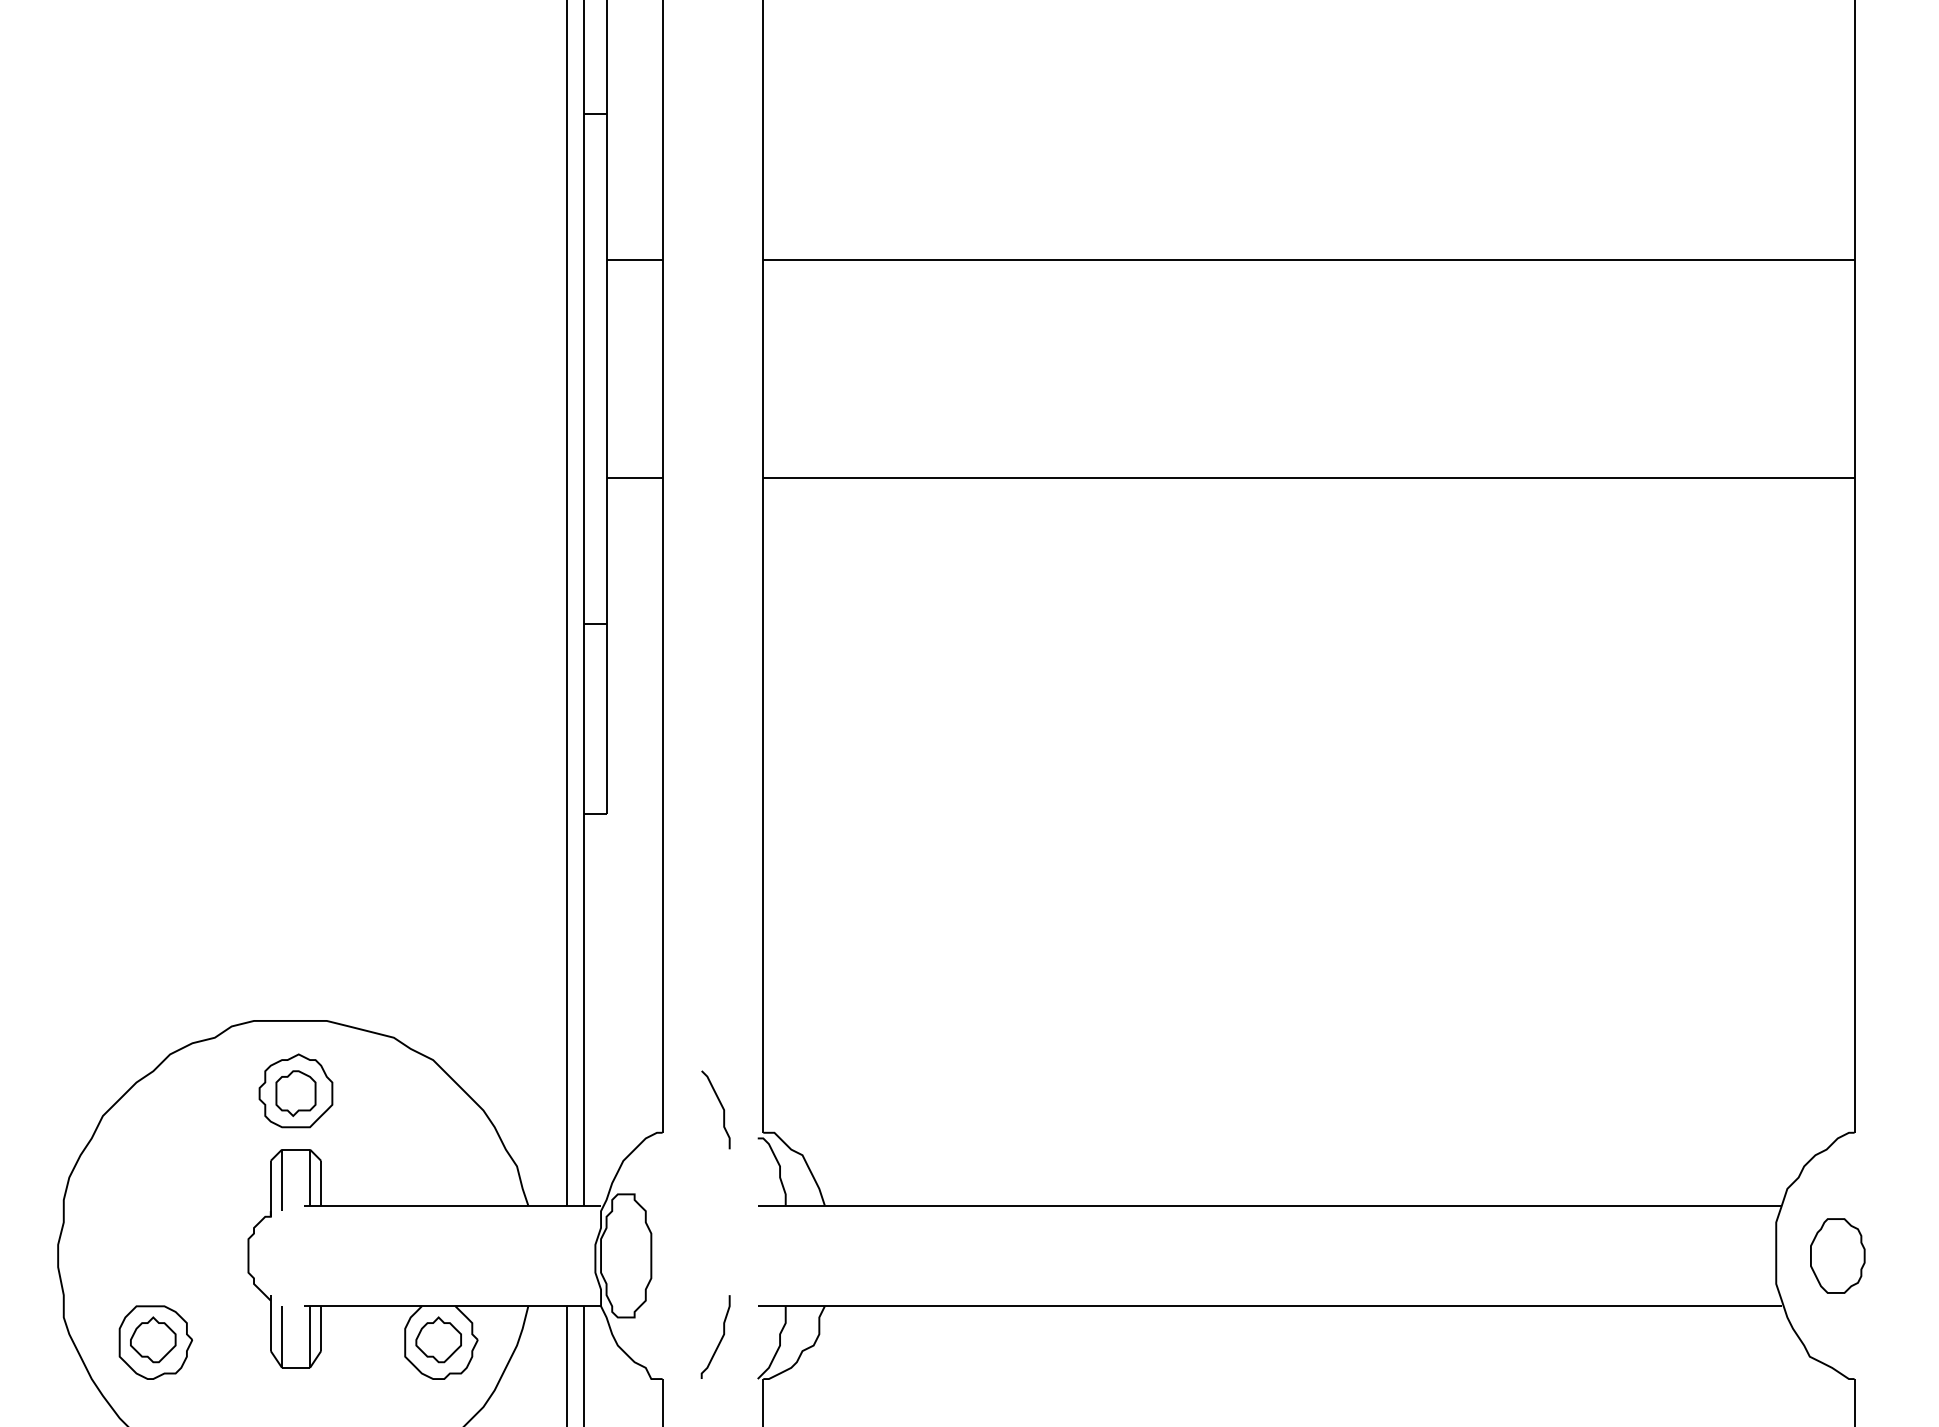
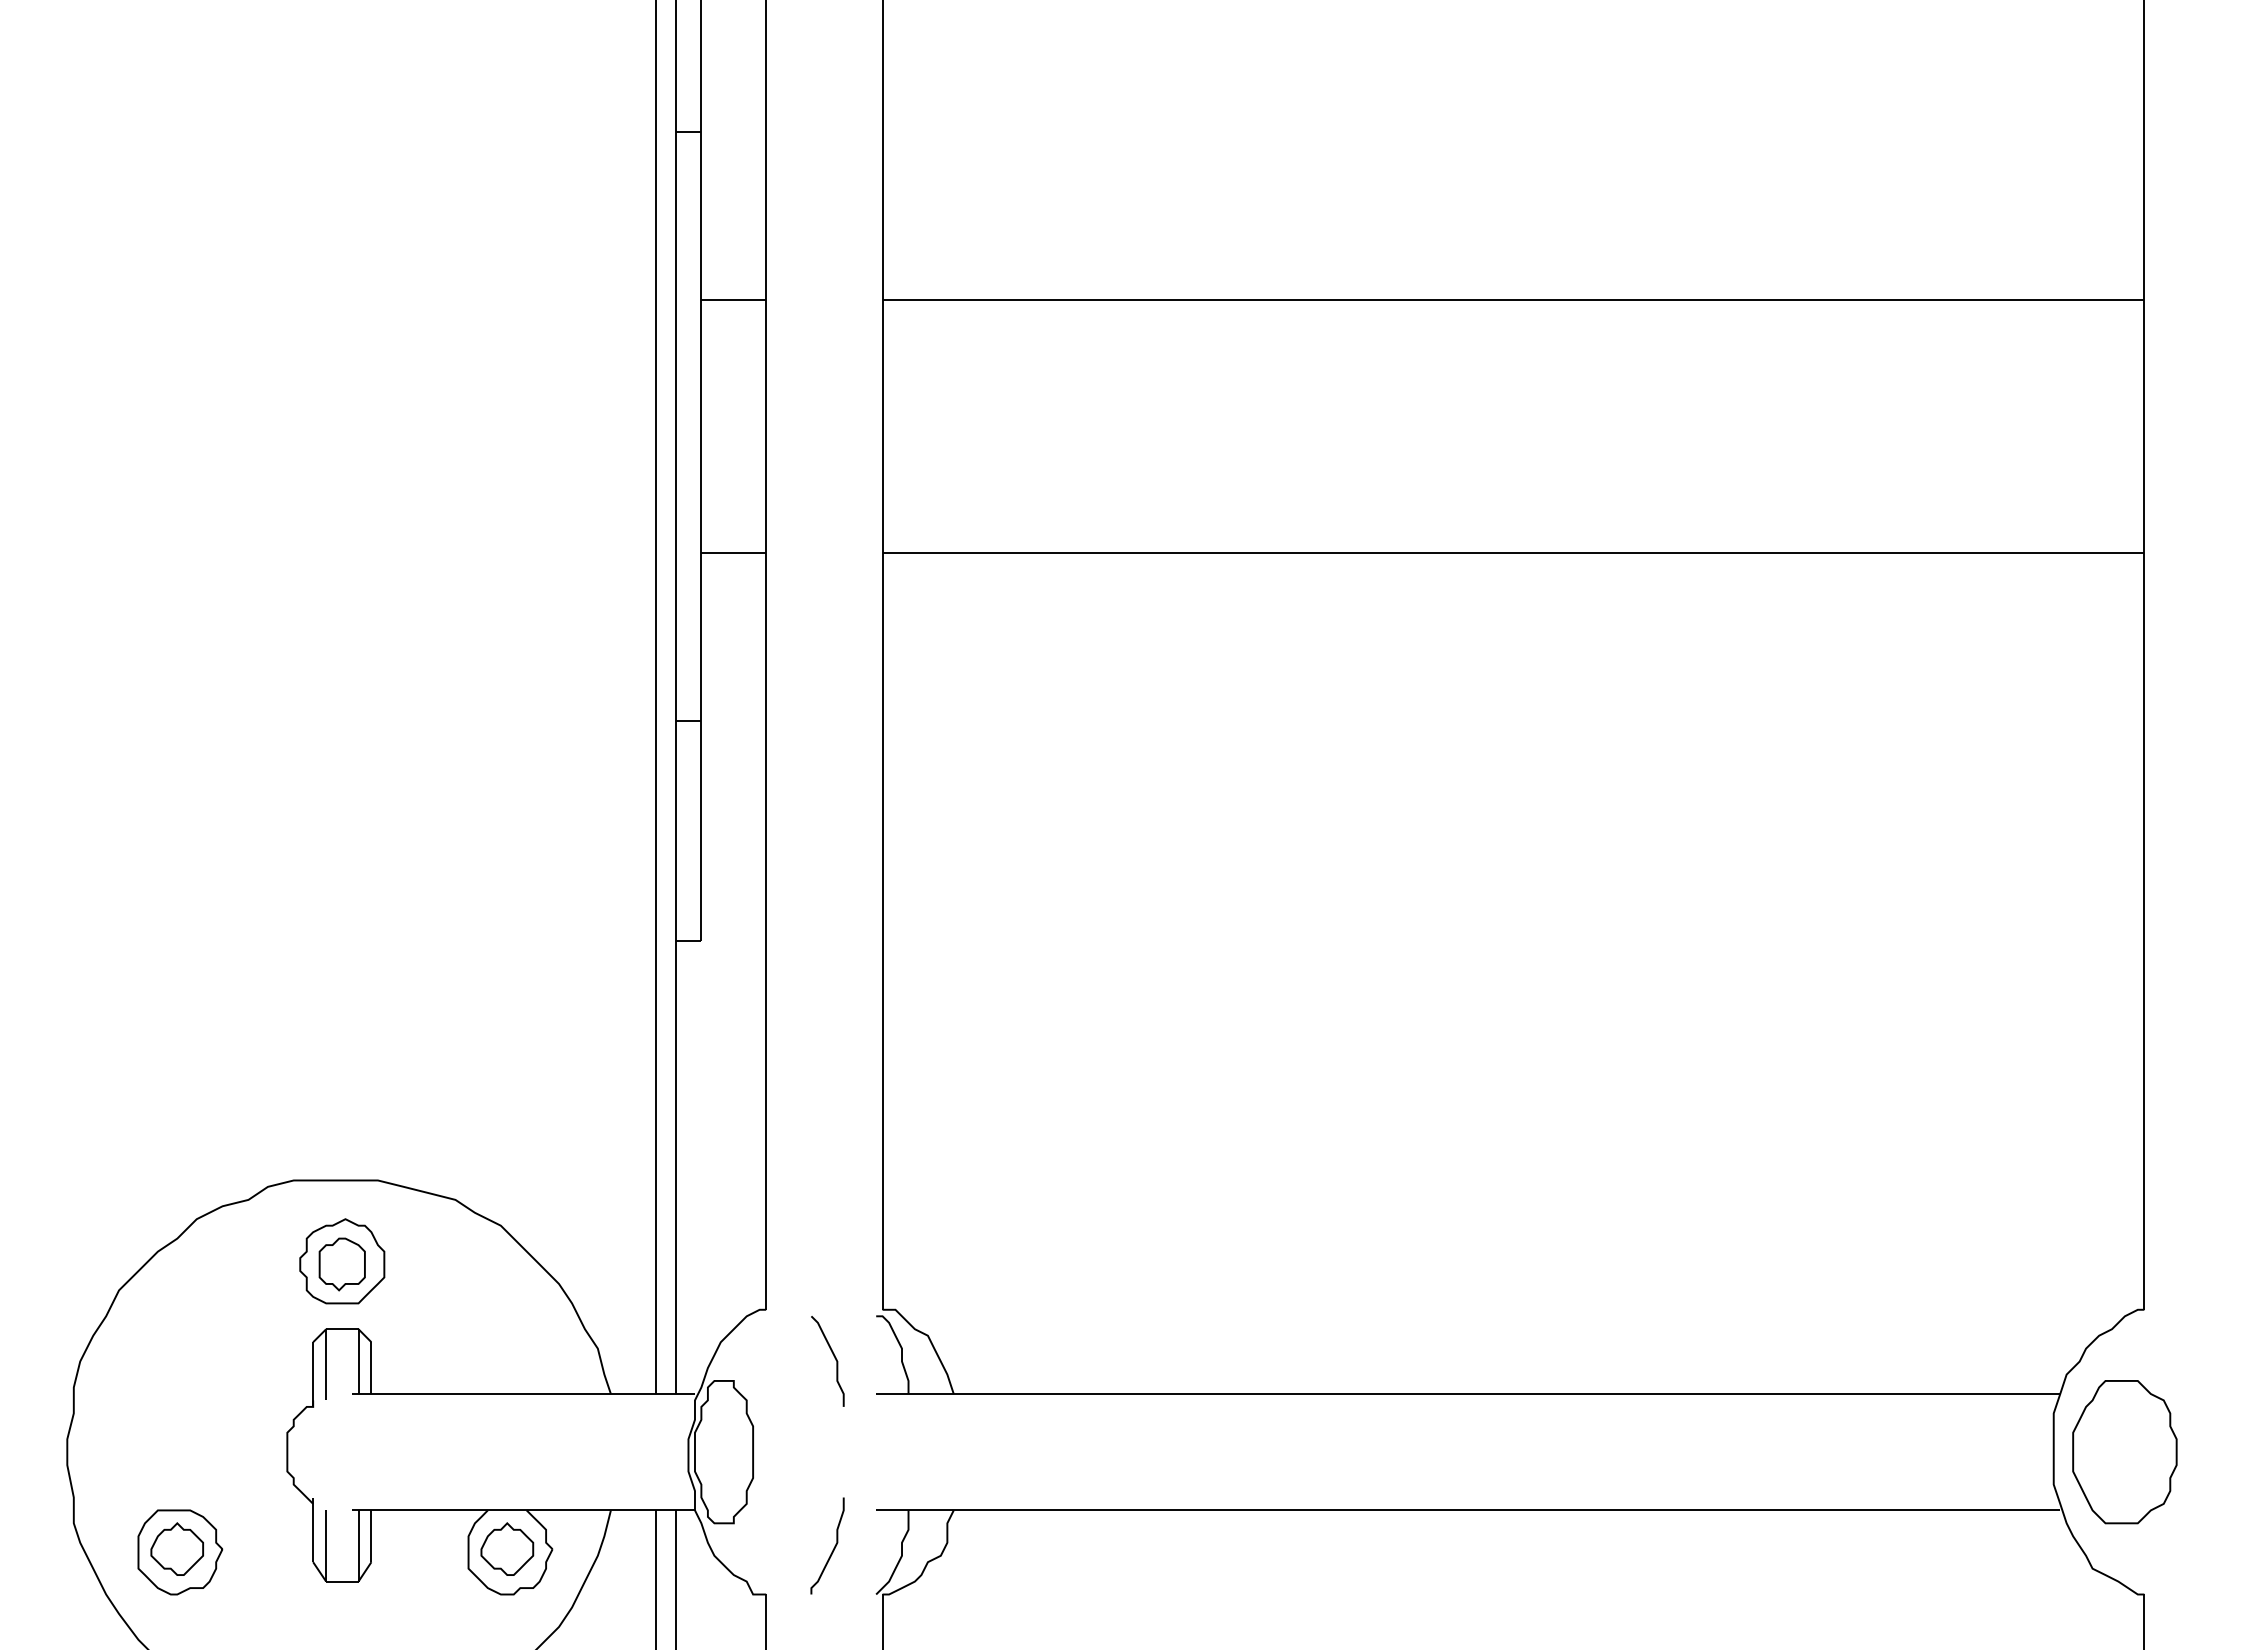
curve: (721, 1107) -> (834, 1358), moved
part: (1837, 1256) -> (2124, 1452), size x1.67

